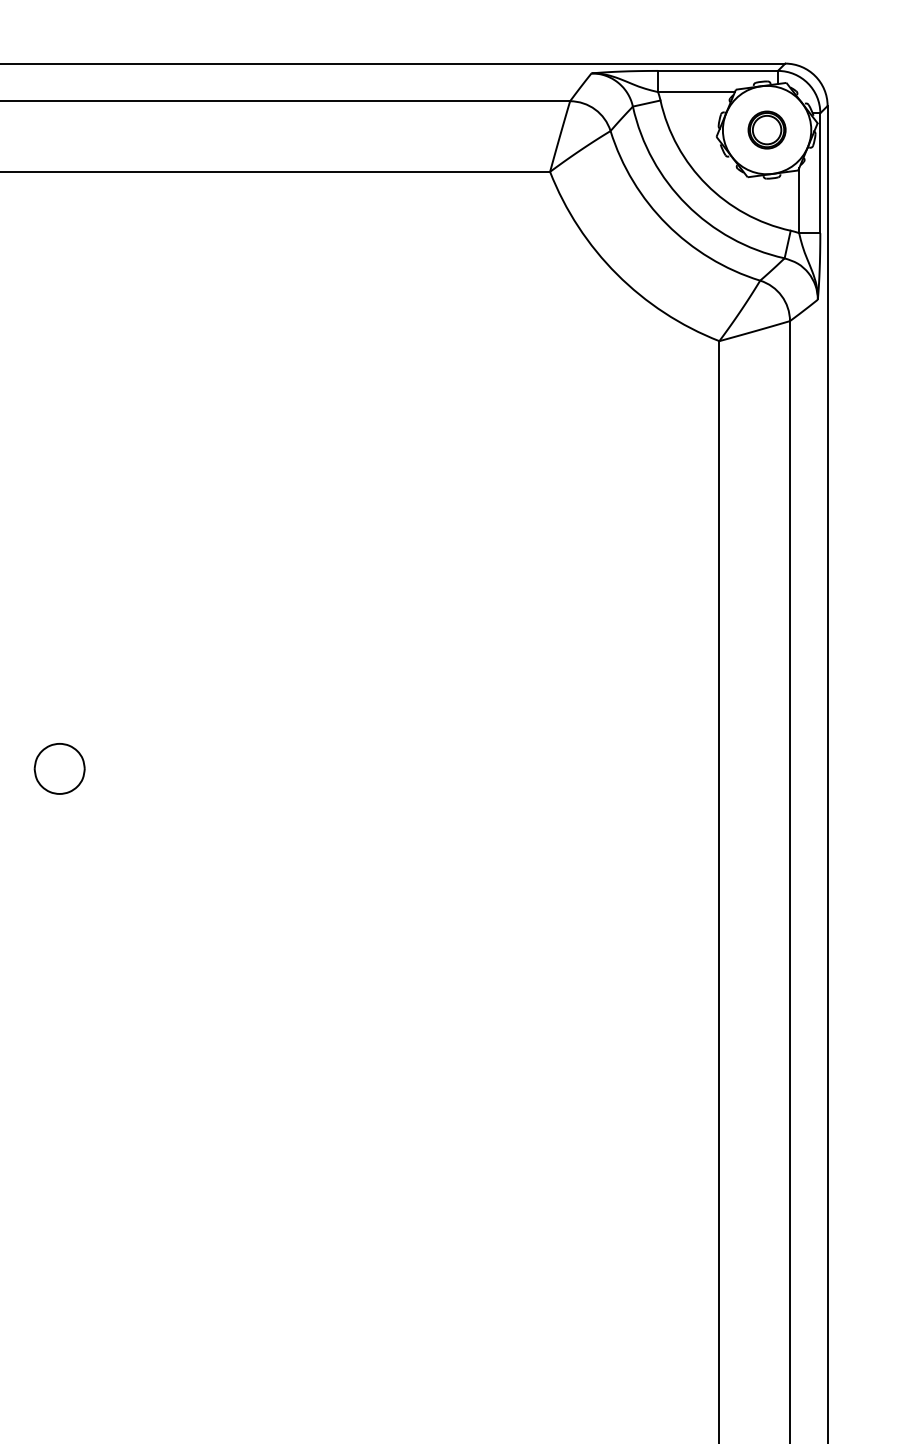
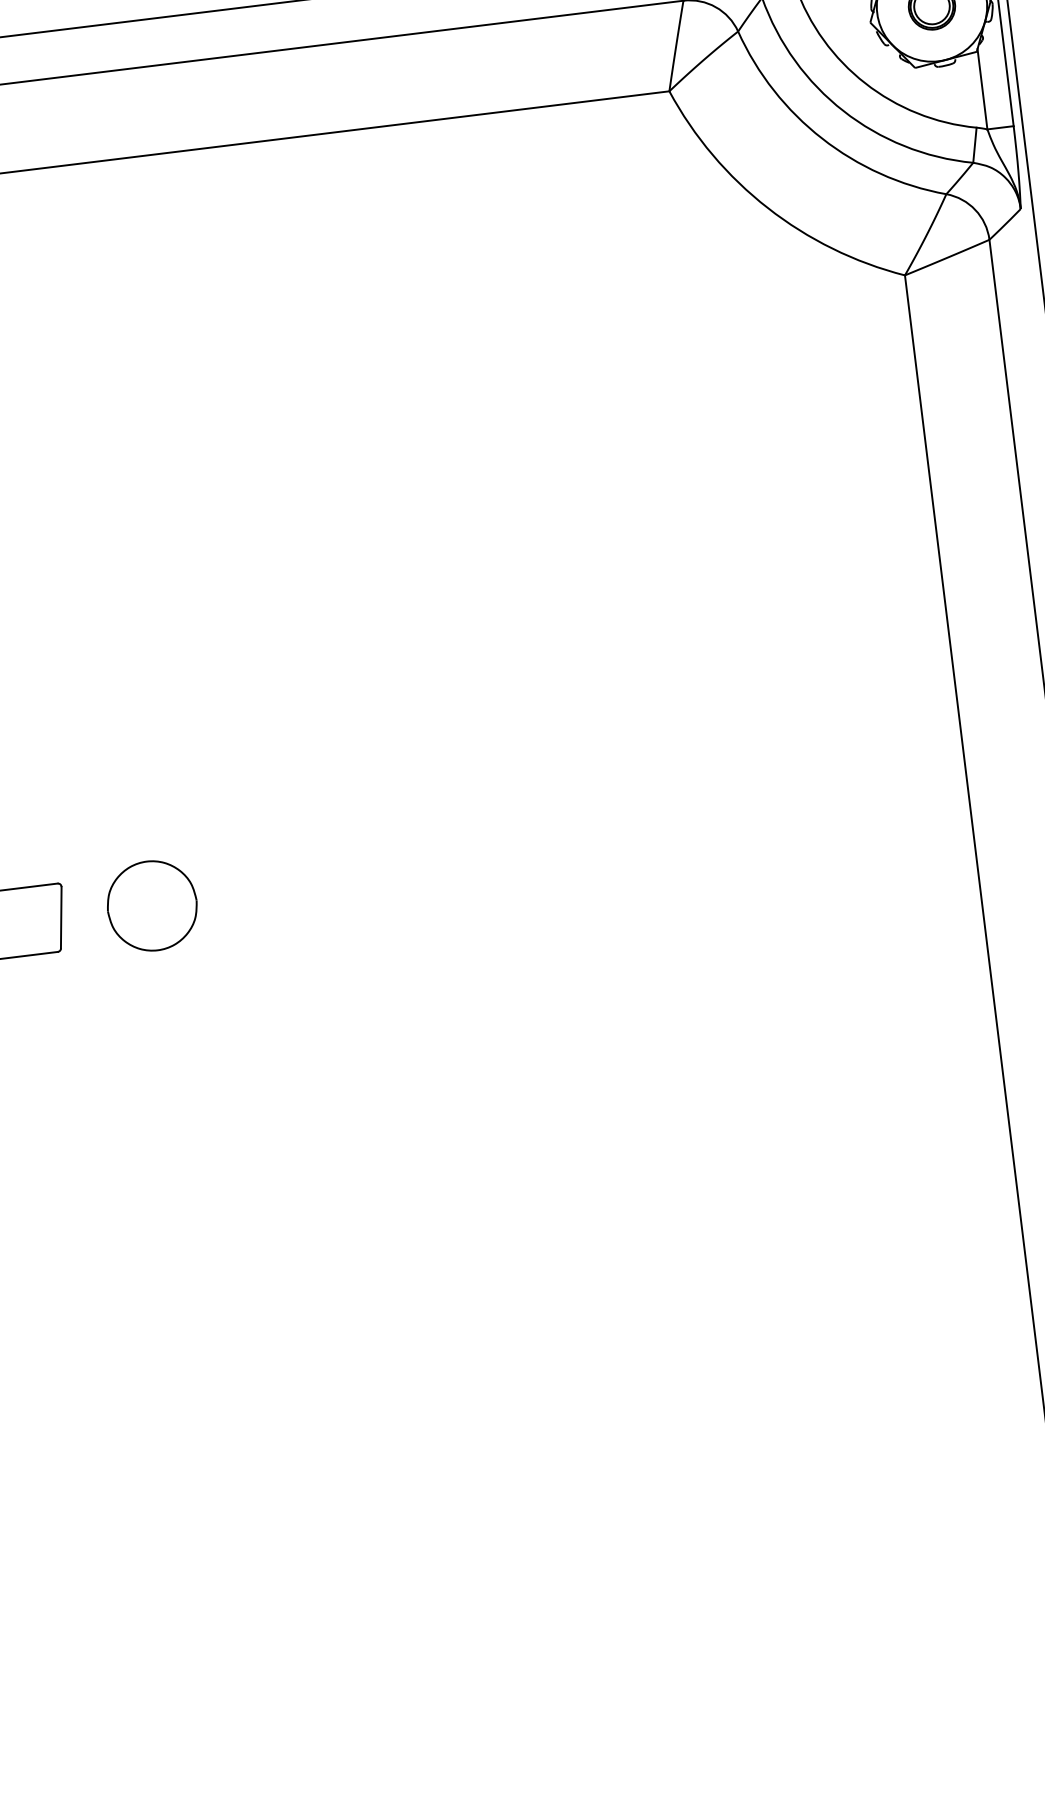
part: (59, 768) -> (152, 905), size x1.43

